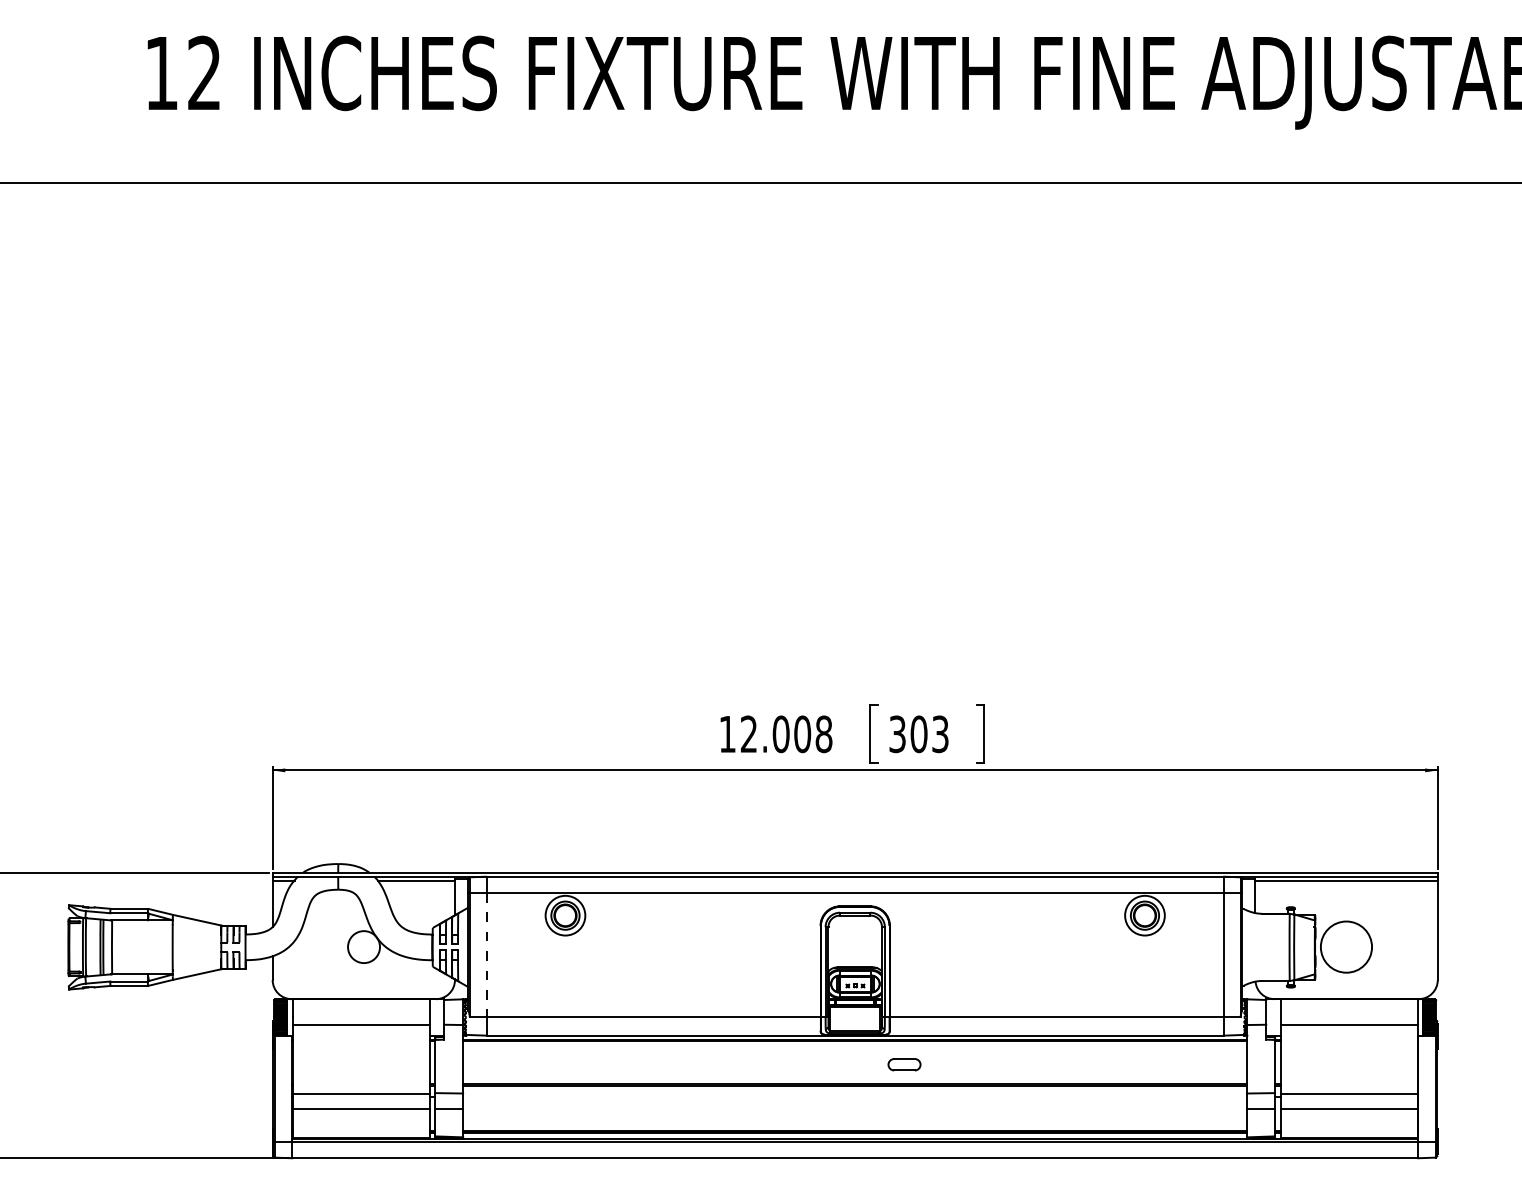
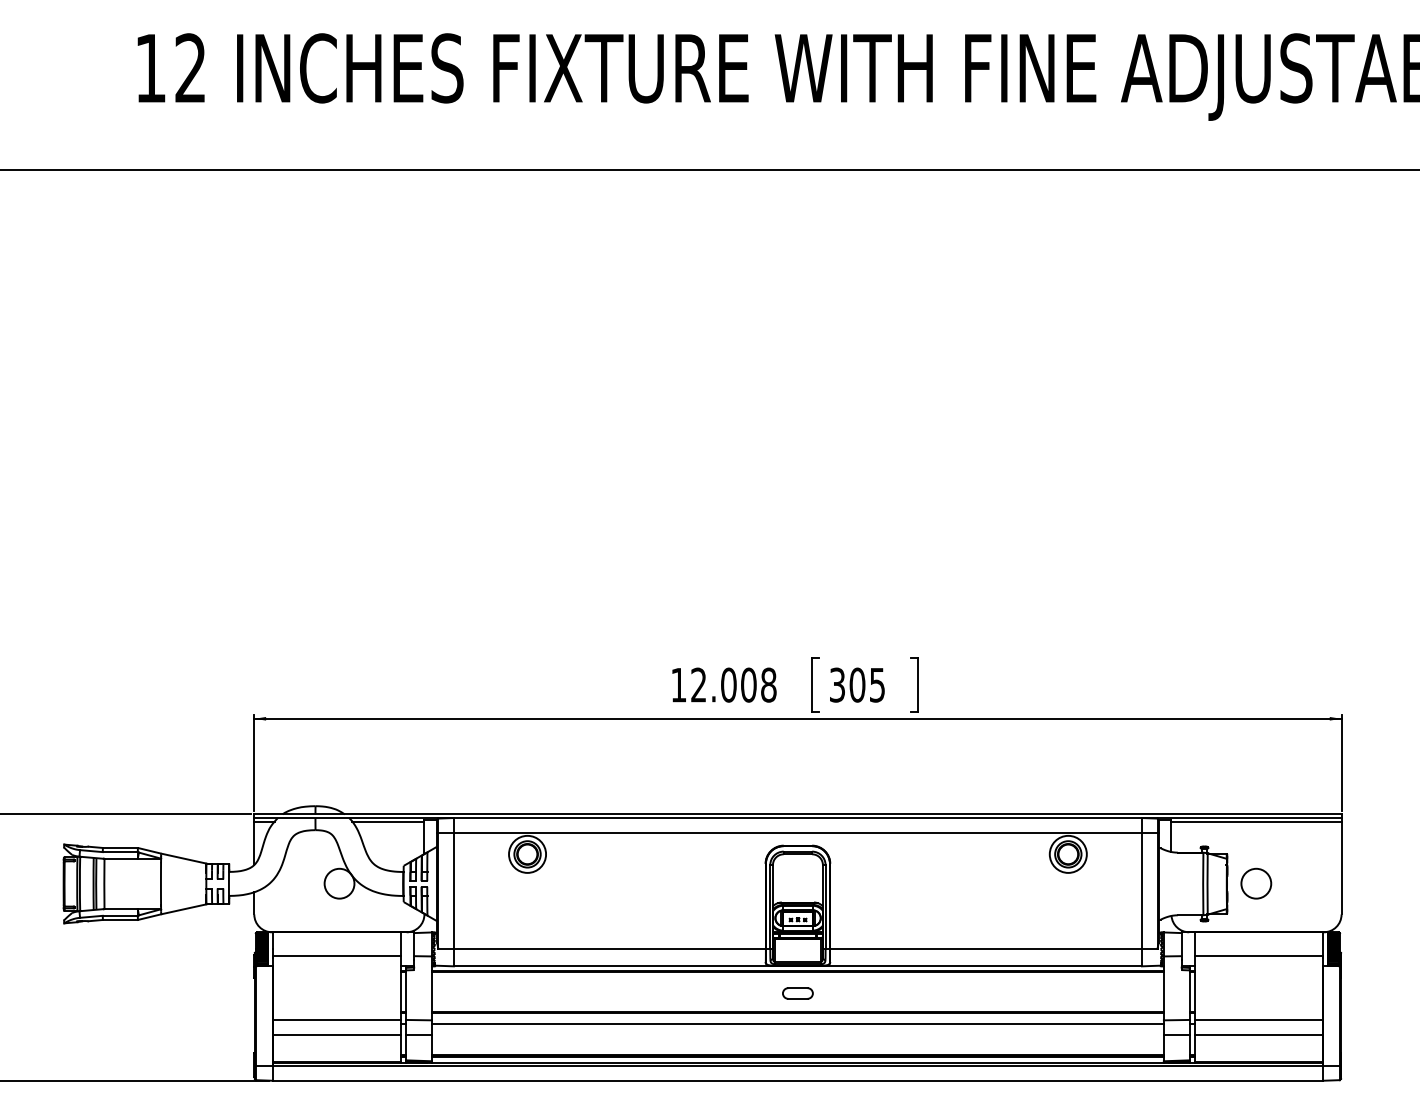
text: (940, 733) -> (877, 684), 303 -> 305
circle: (1346, 946) -> (1256, 883), size x0.62
line: (486, 955) -> (453, 891), dashed -> solid
part: (904, 1064) -> (797, 993), moved
line: (854, 1096) -> (797, 1023), added

